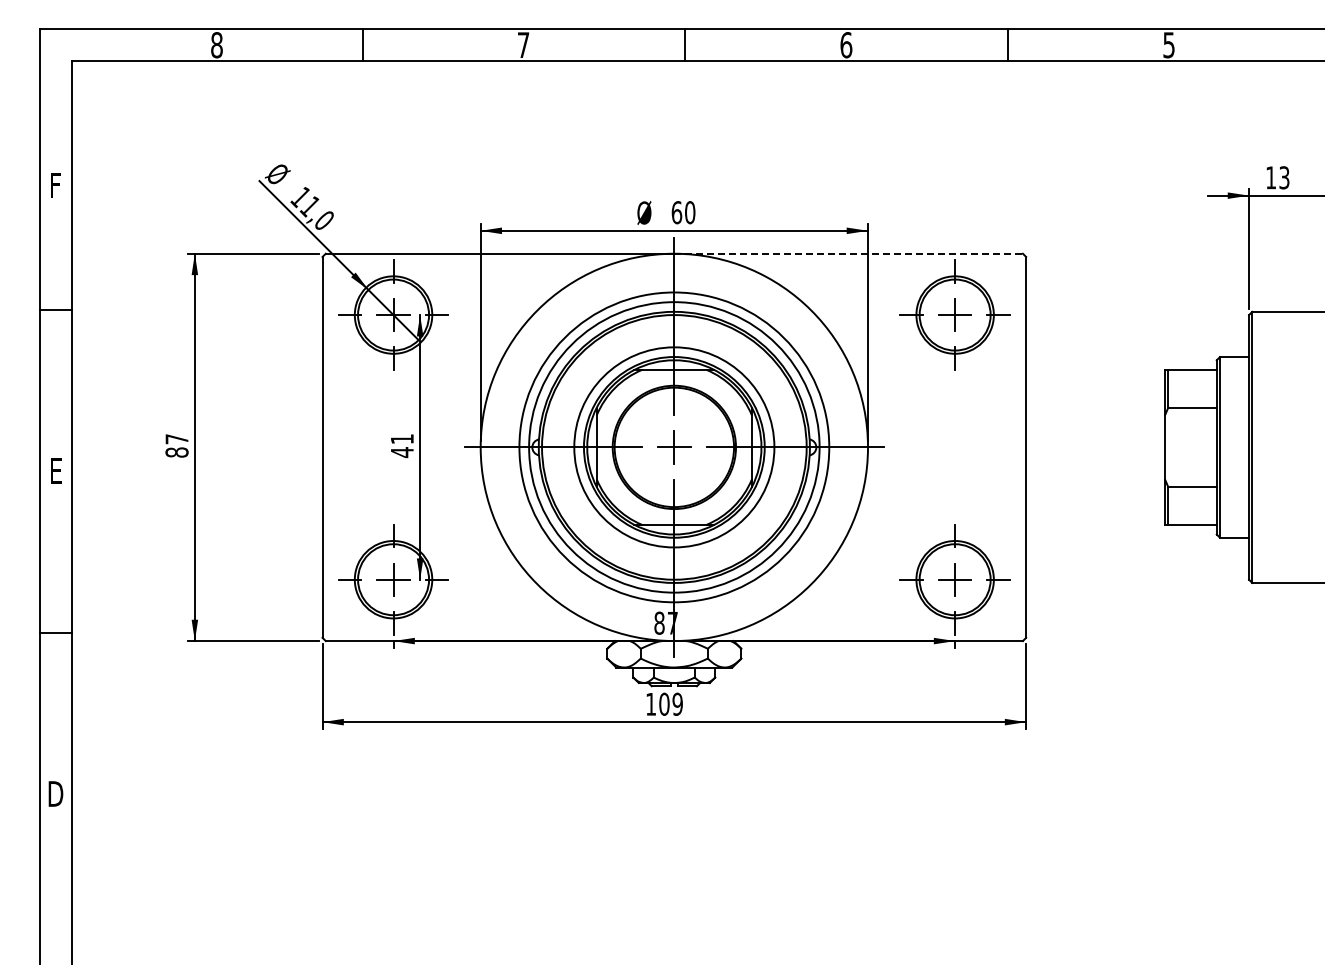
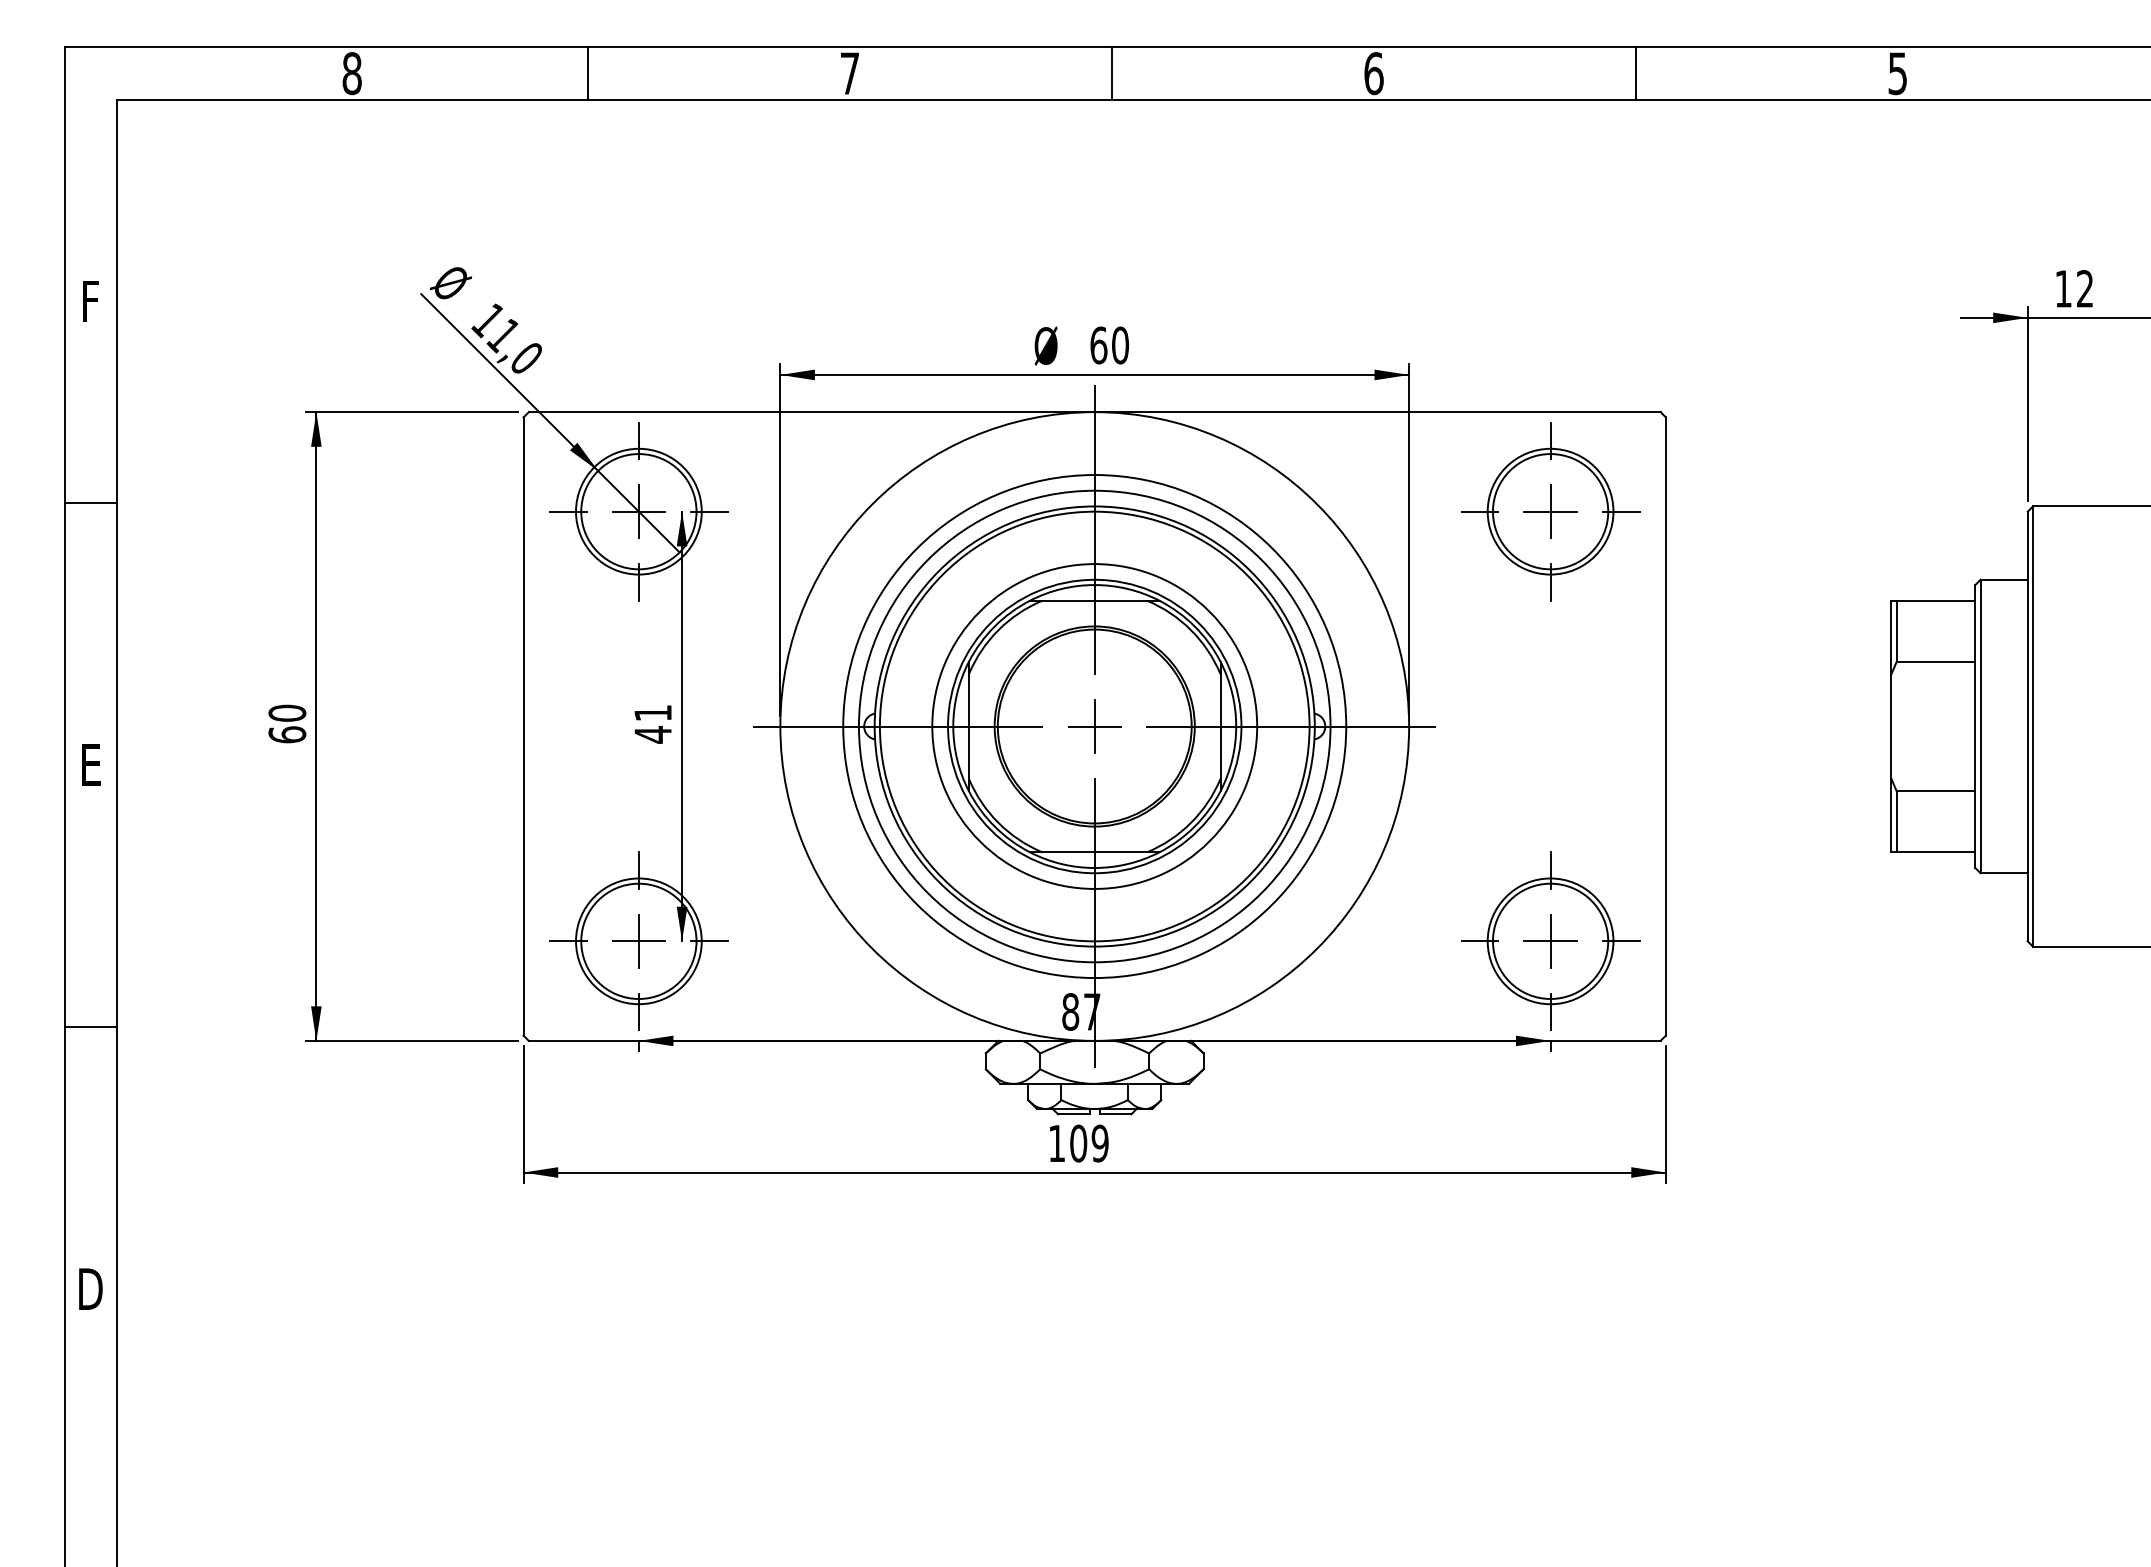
text: (1284, 177) -> (2085, 288), 13 -> 12
line: (849, 253) -> (1379, 411), dashed -> solid
text: (176, 445) -> (286, 723), 87 -> 60

